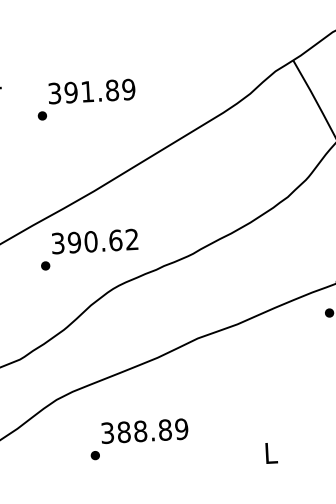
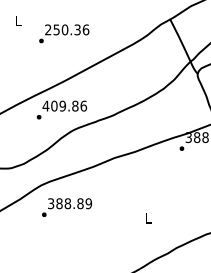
text: (92, 90) -> (67, 29), 391.89 -> 250.36
text: (94, 240) -> (64, 105), 390.62 -> 409.86
text: (140, 438) -> (67, 207), moved

